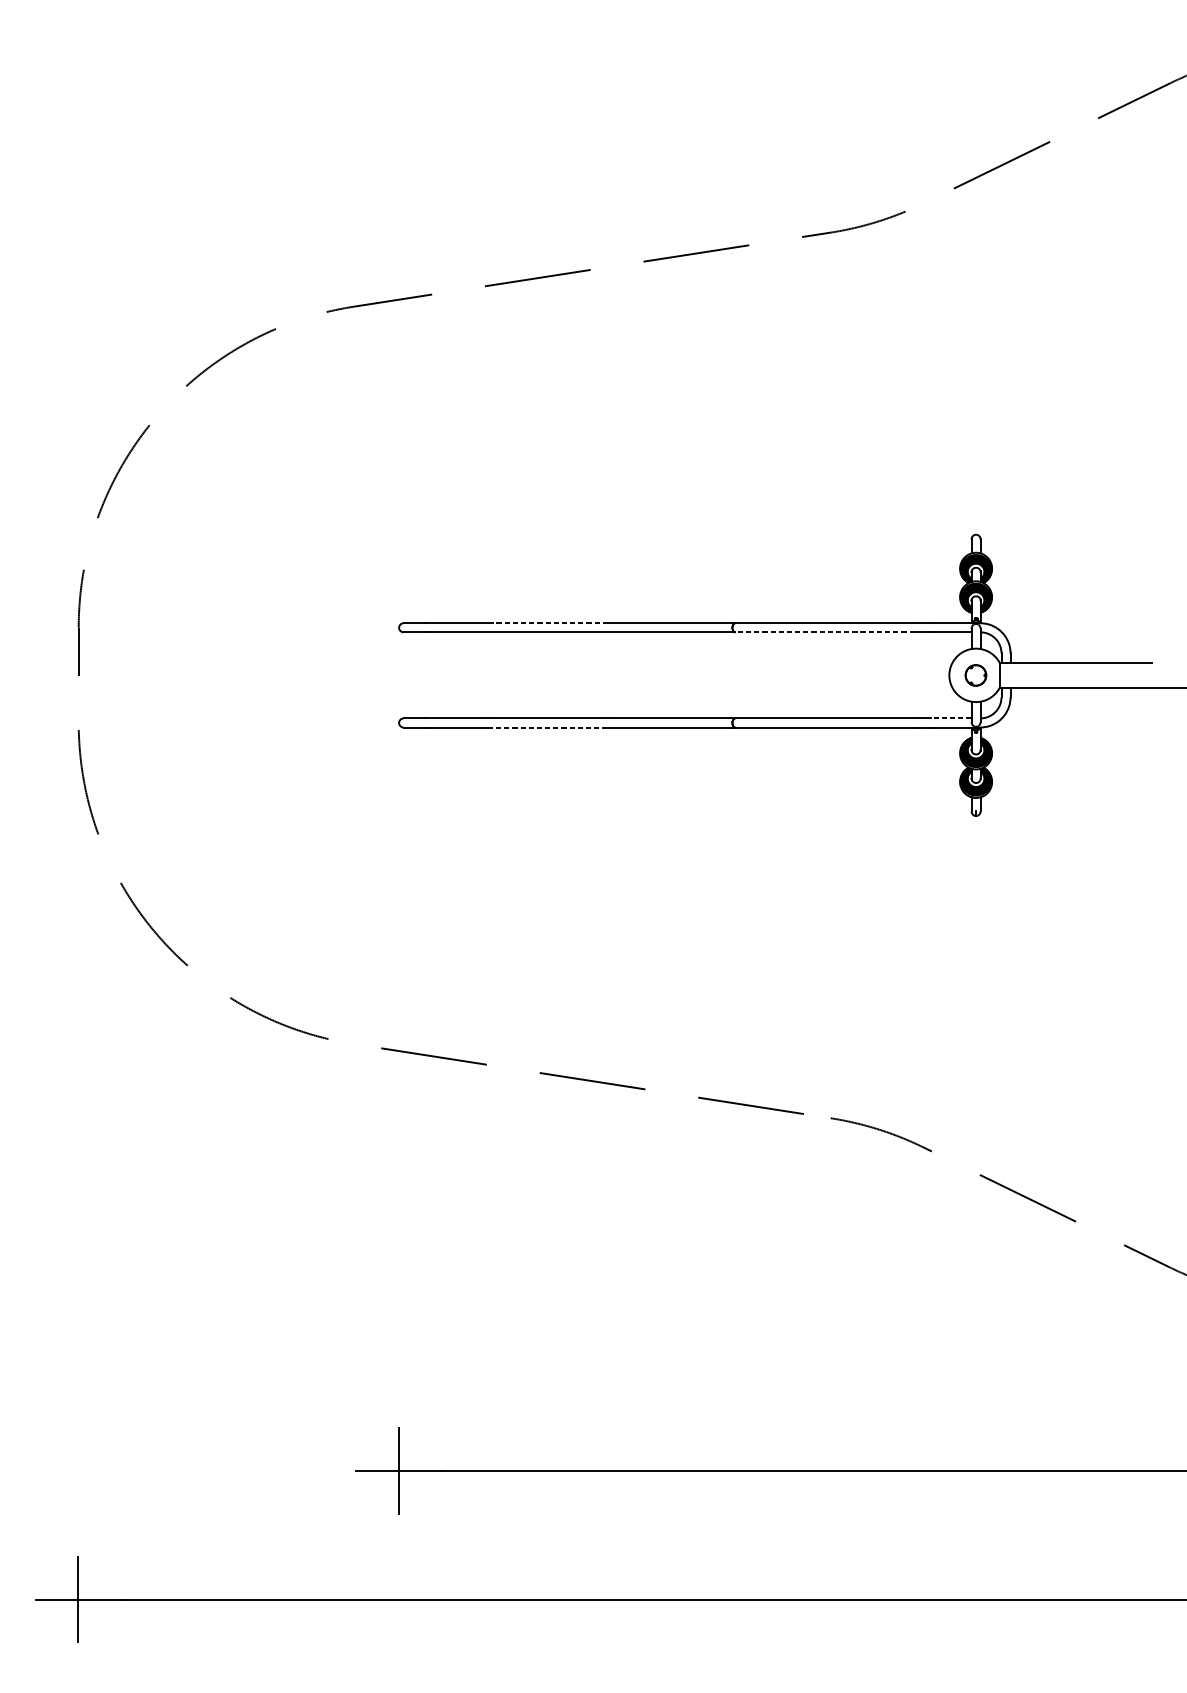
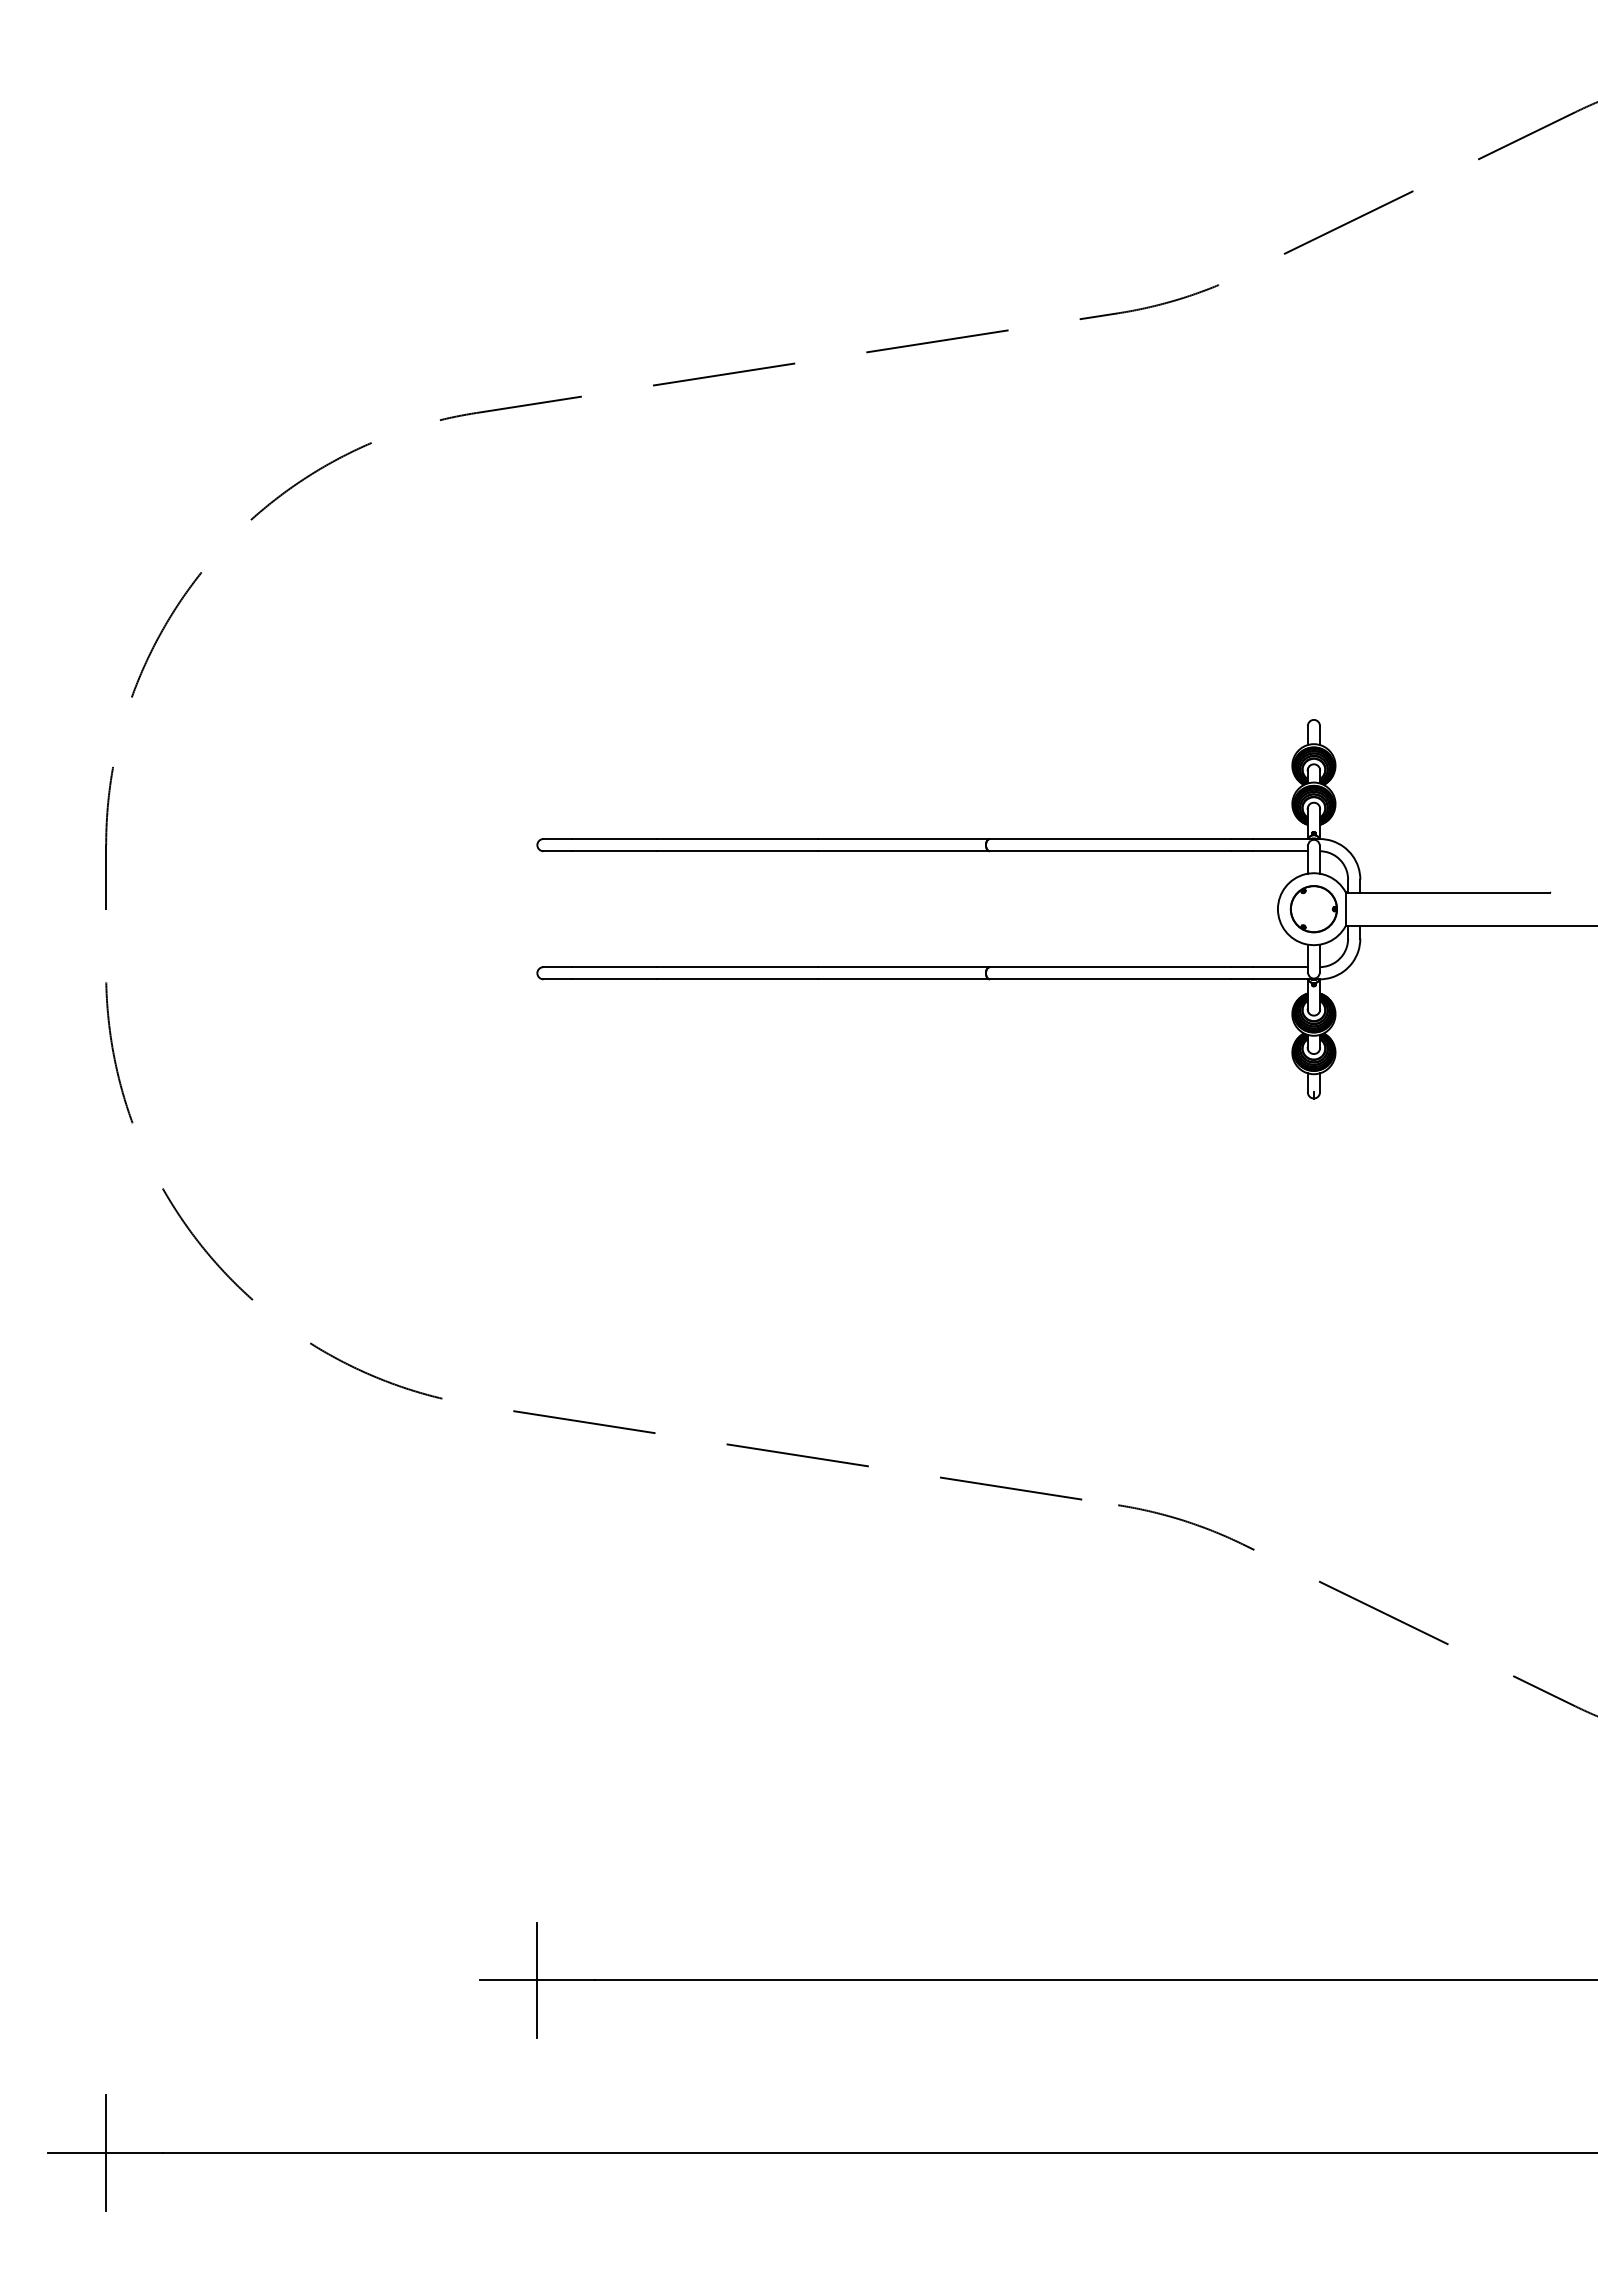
line: (547, 623) -> (737, 839), dashed -> solid
line: (824, 632) -> (1110, 851), dashed -> solid
part: (975, 675) -> (1313, 909), size x1.67
line: (951, 718) -> (1280, 967), dashed -> solid
line: (547, 727) -> (737, 979), dashed -> solid

